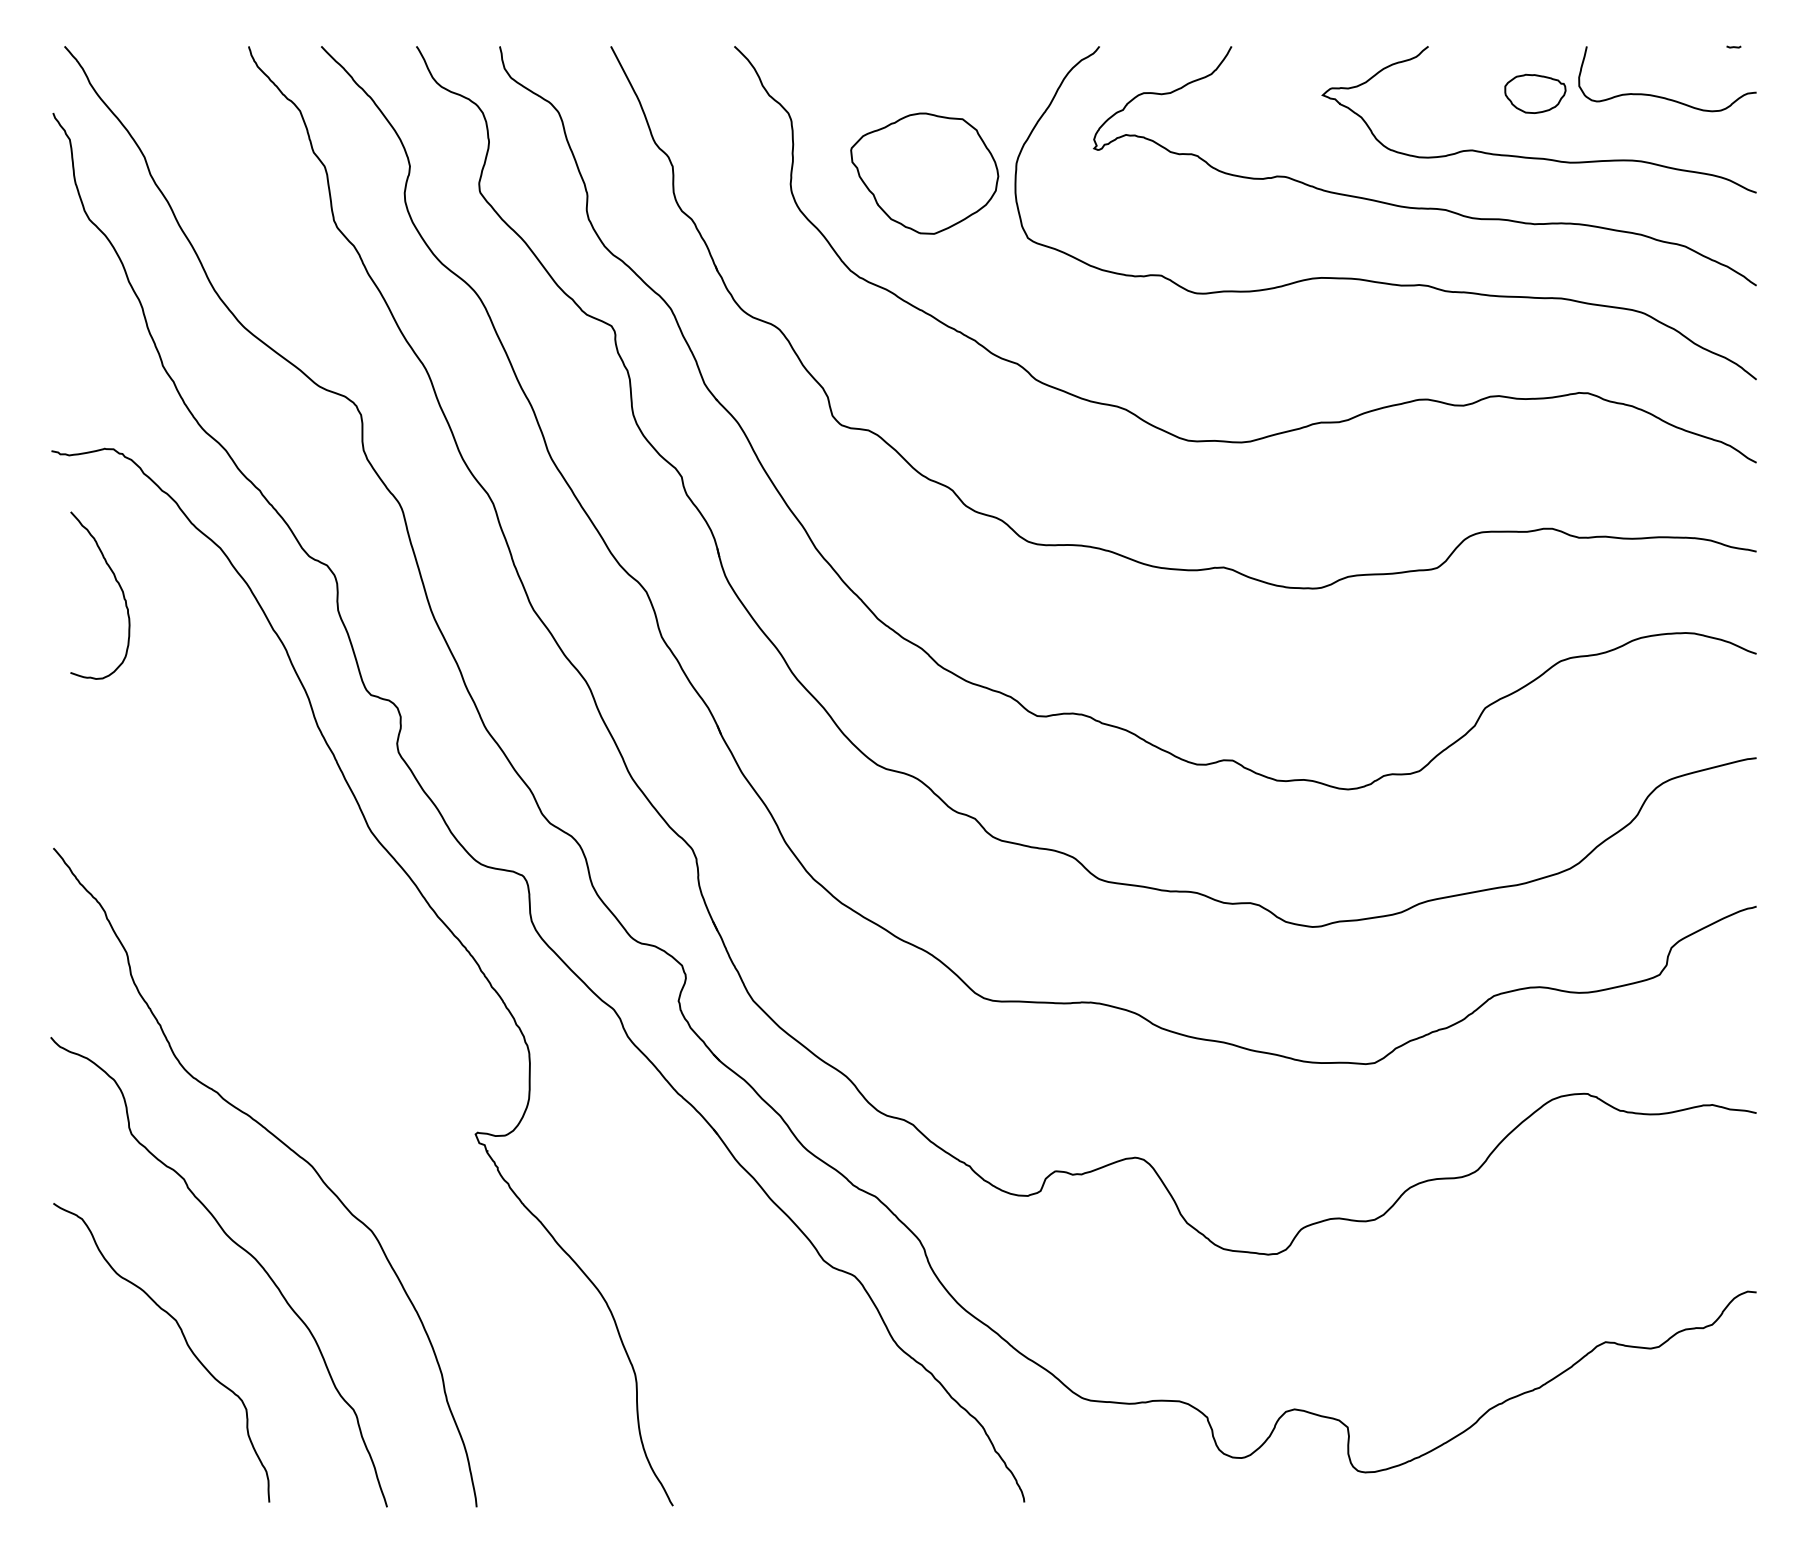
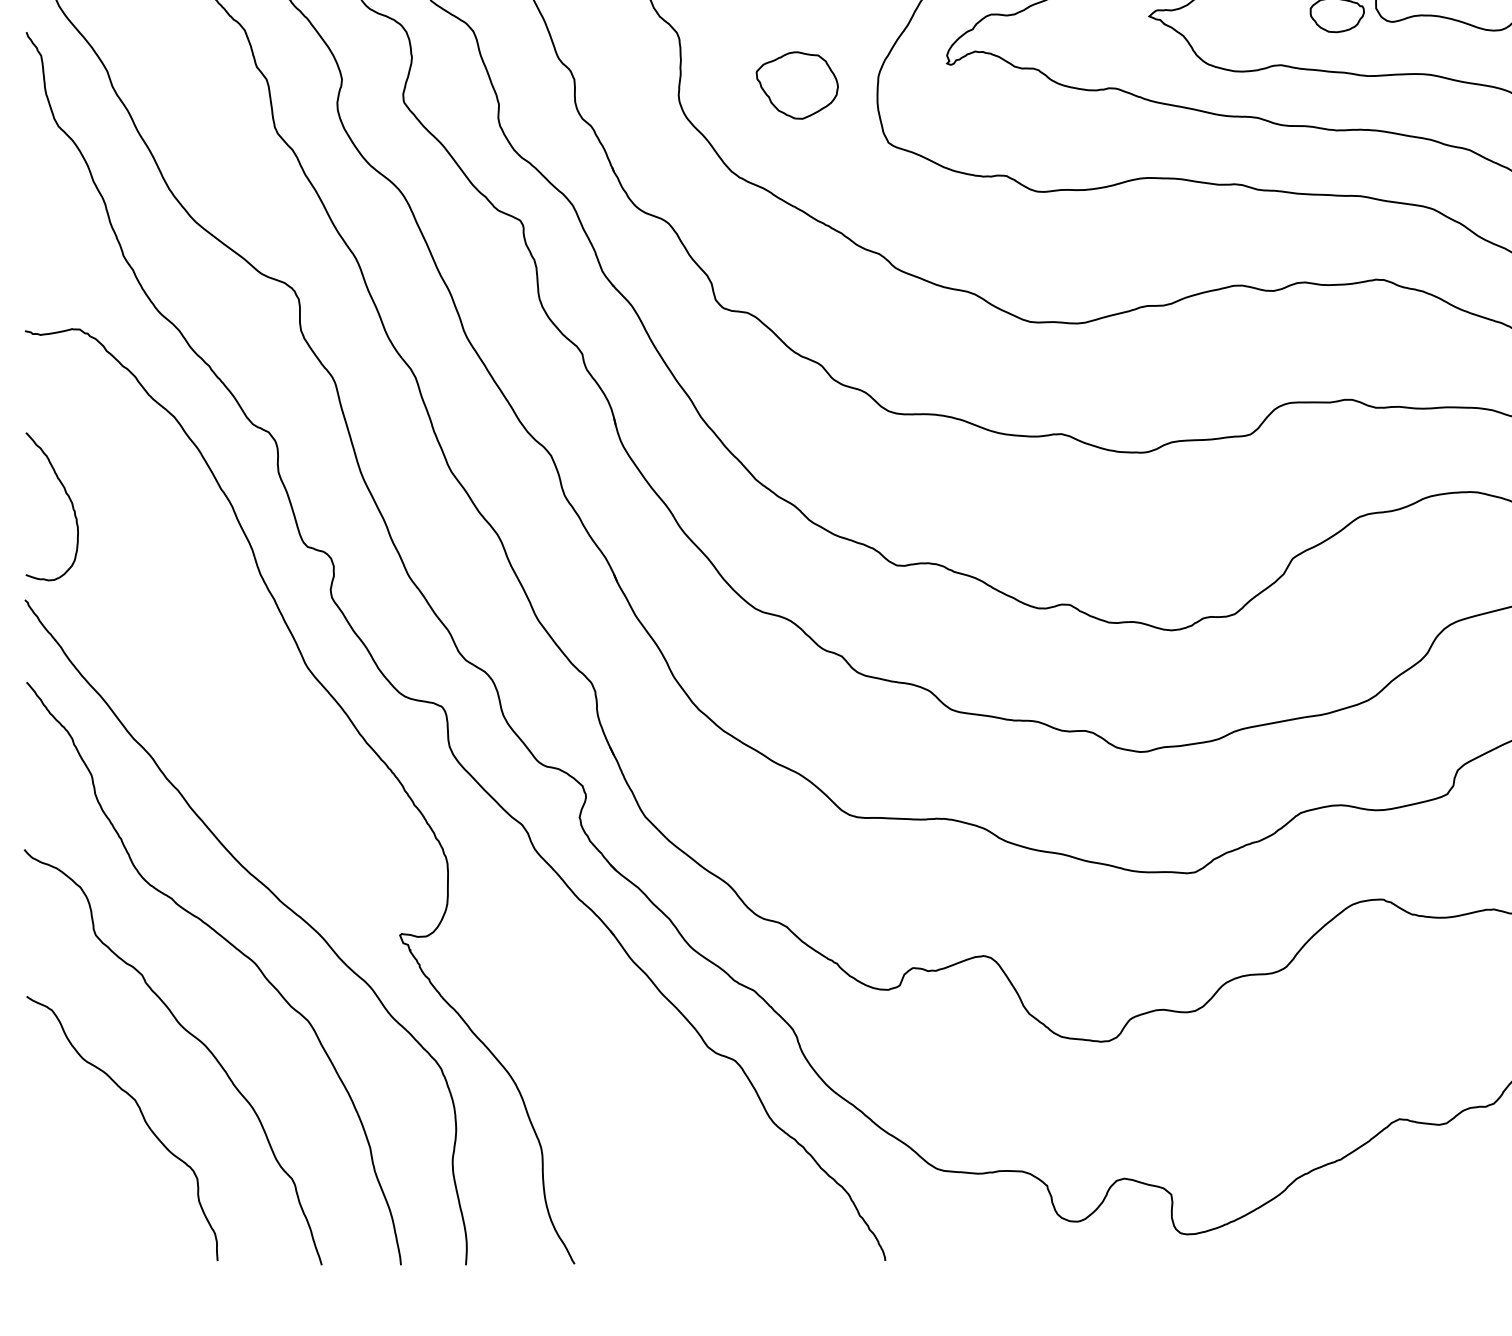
part: (924, 172) -> (797, 84), size x0.62
curve: (118, 585) -> (68, 497), moved
curve: (337, 1094) -> (277, 900), added

